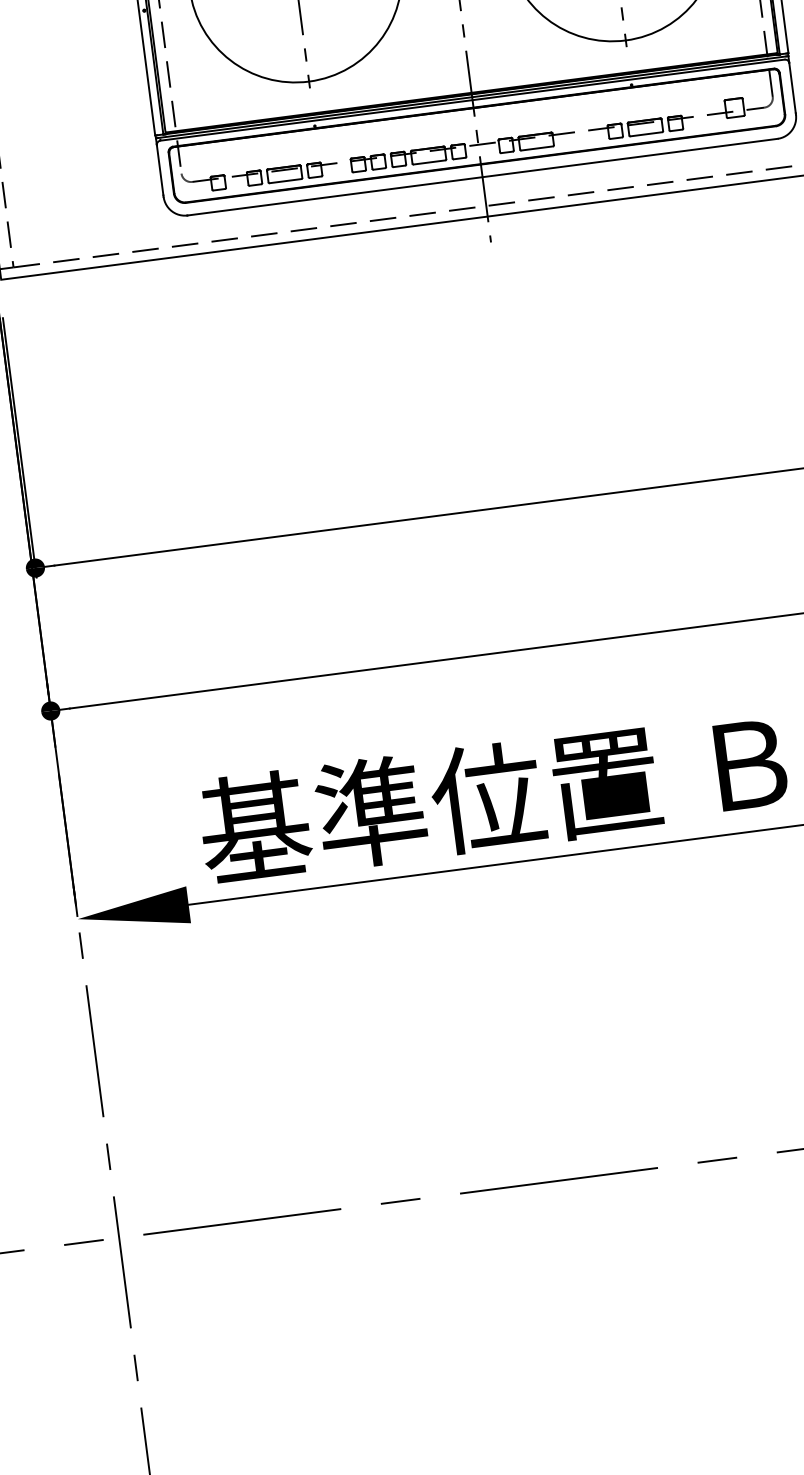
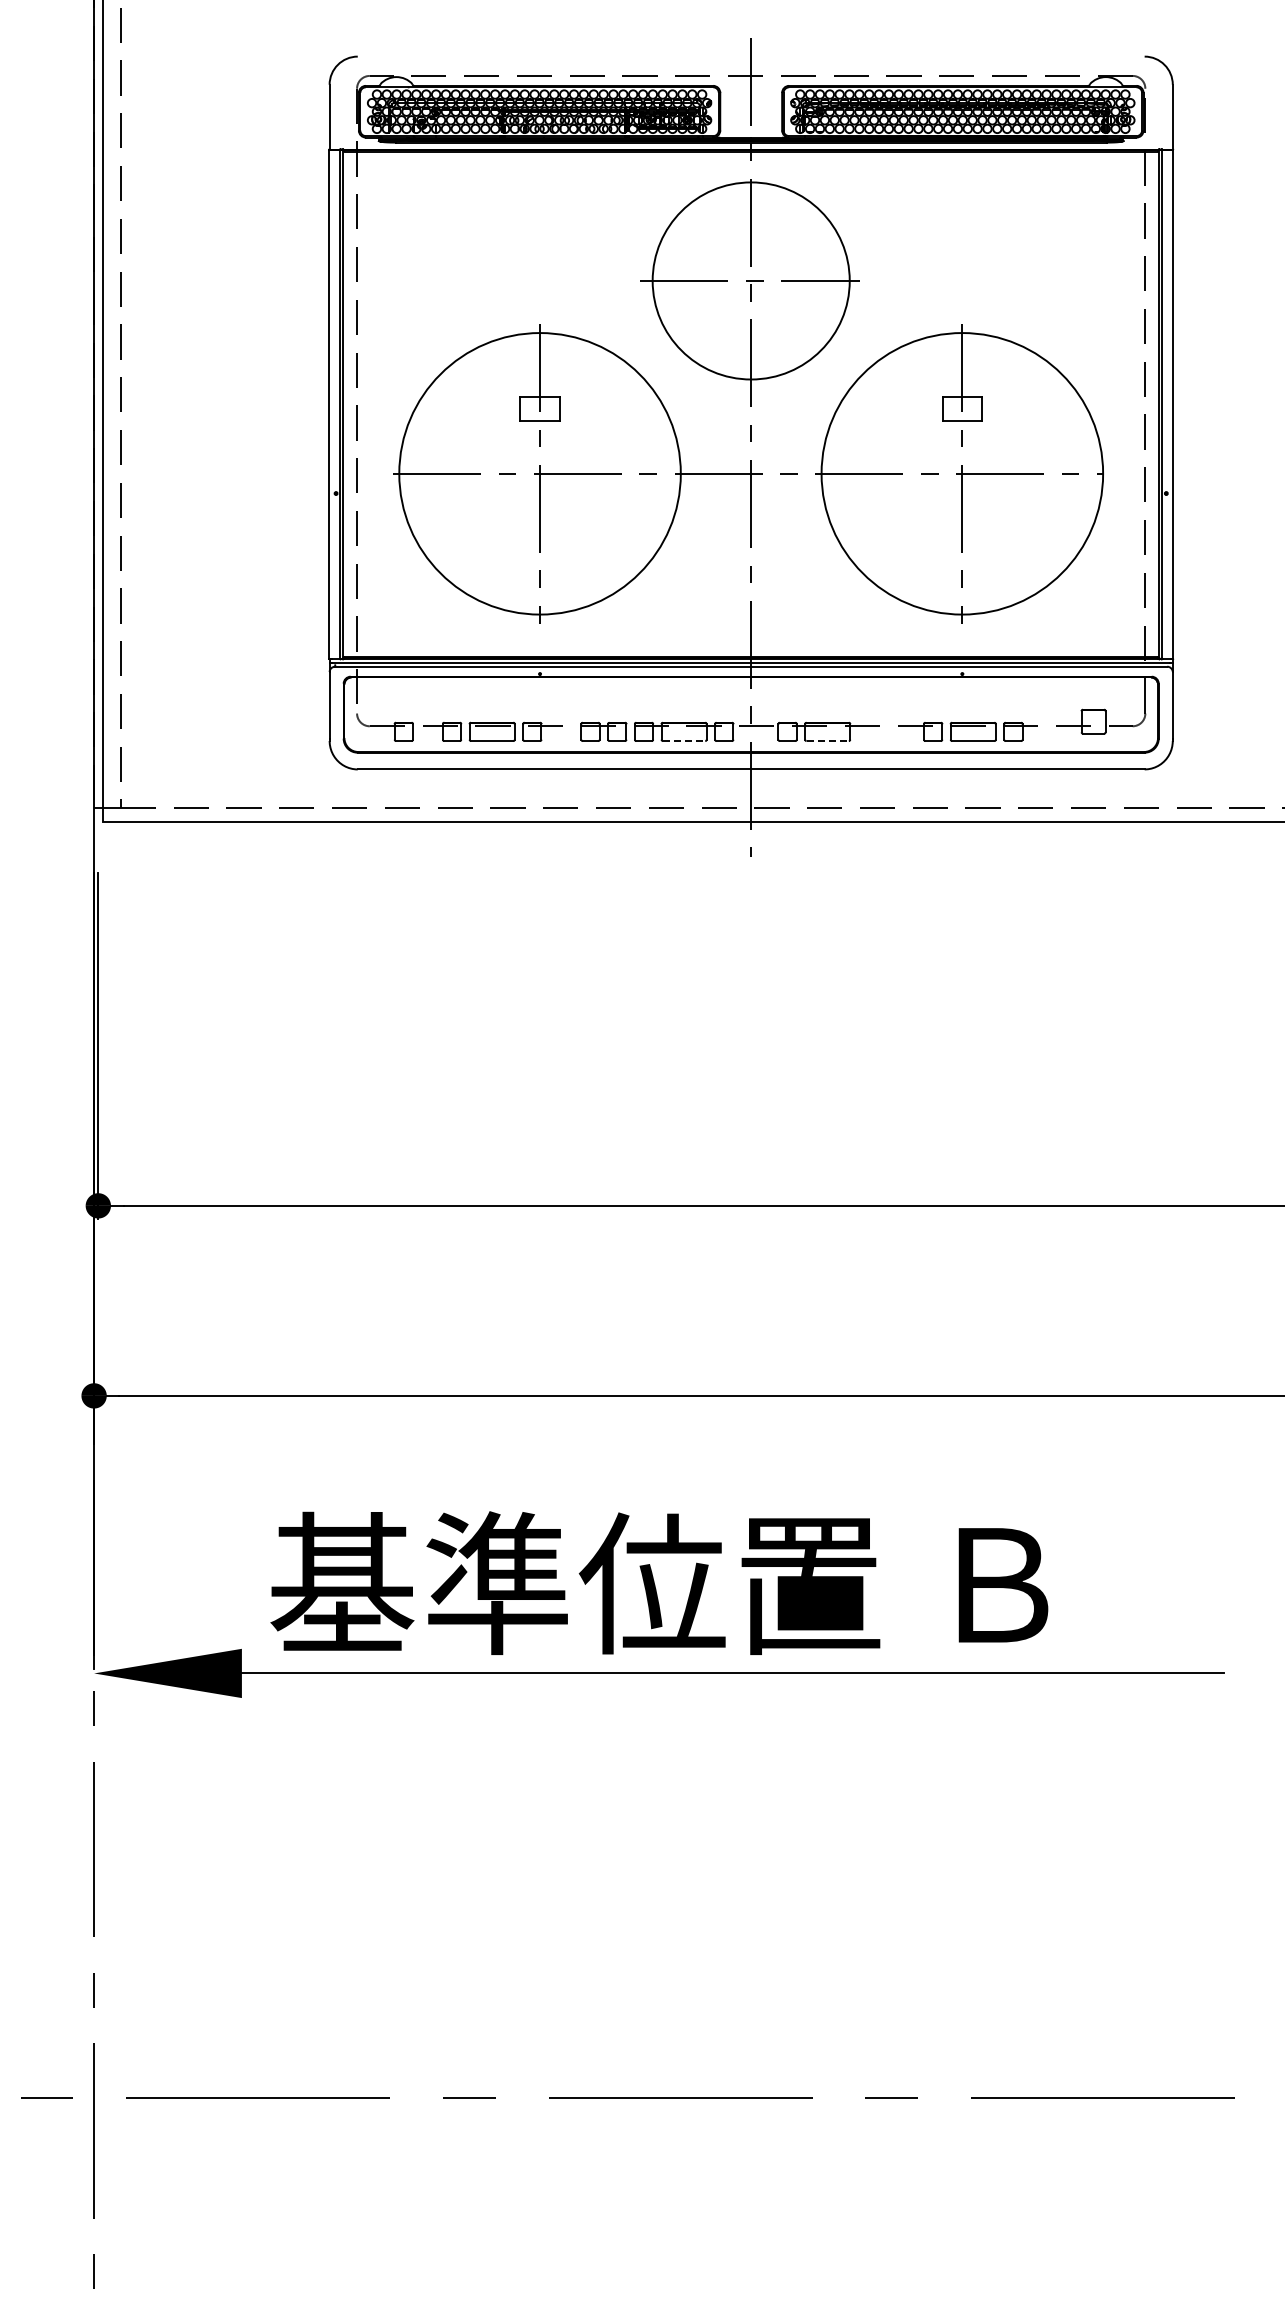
line: (537, 148) -> (828, 741), solid -> dashed
line: (429, 162) -> (684, 741), solid -> dashed

